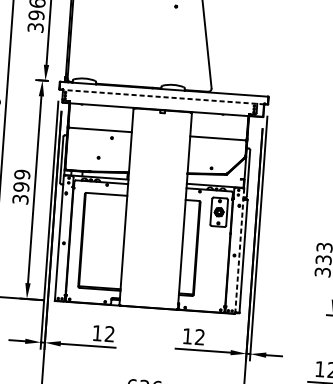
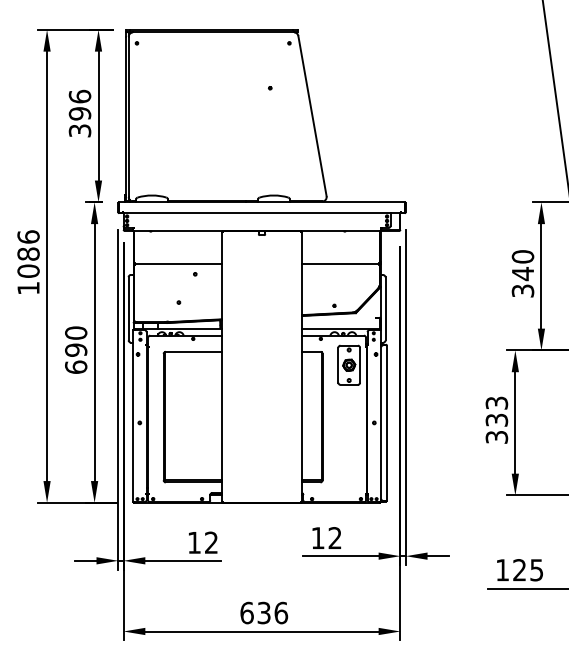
line: (164, 97) -> (262, 213), dashed -> solid
text: (21, 186) -> (76, 349), 399 -> 690
line: (240, 250) -> (381, 415), dashed -> solid

